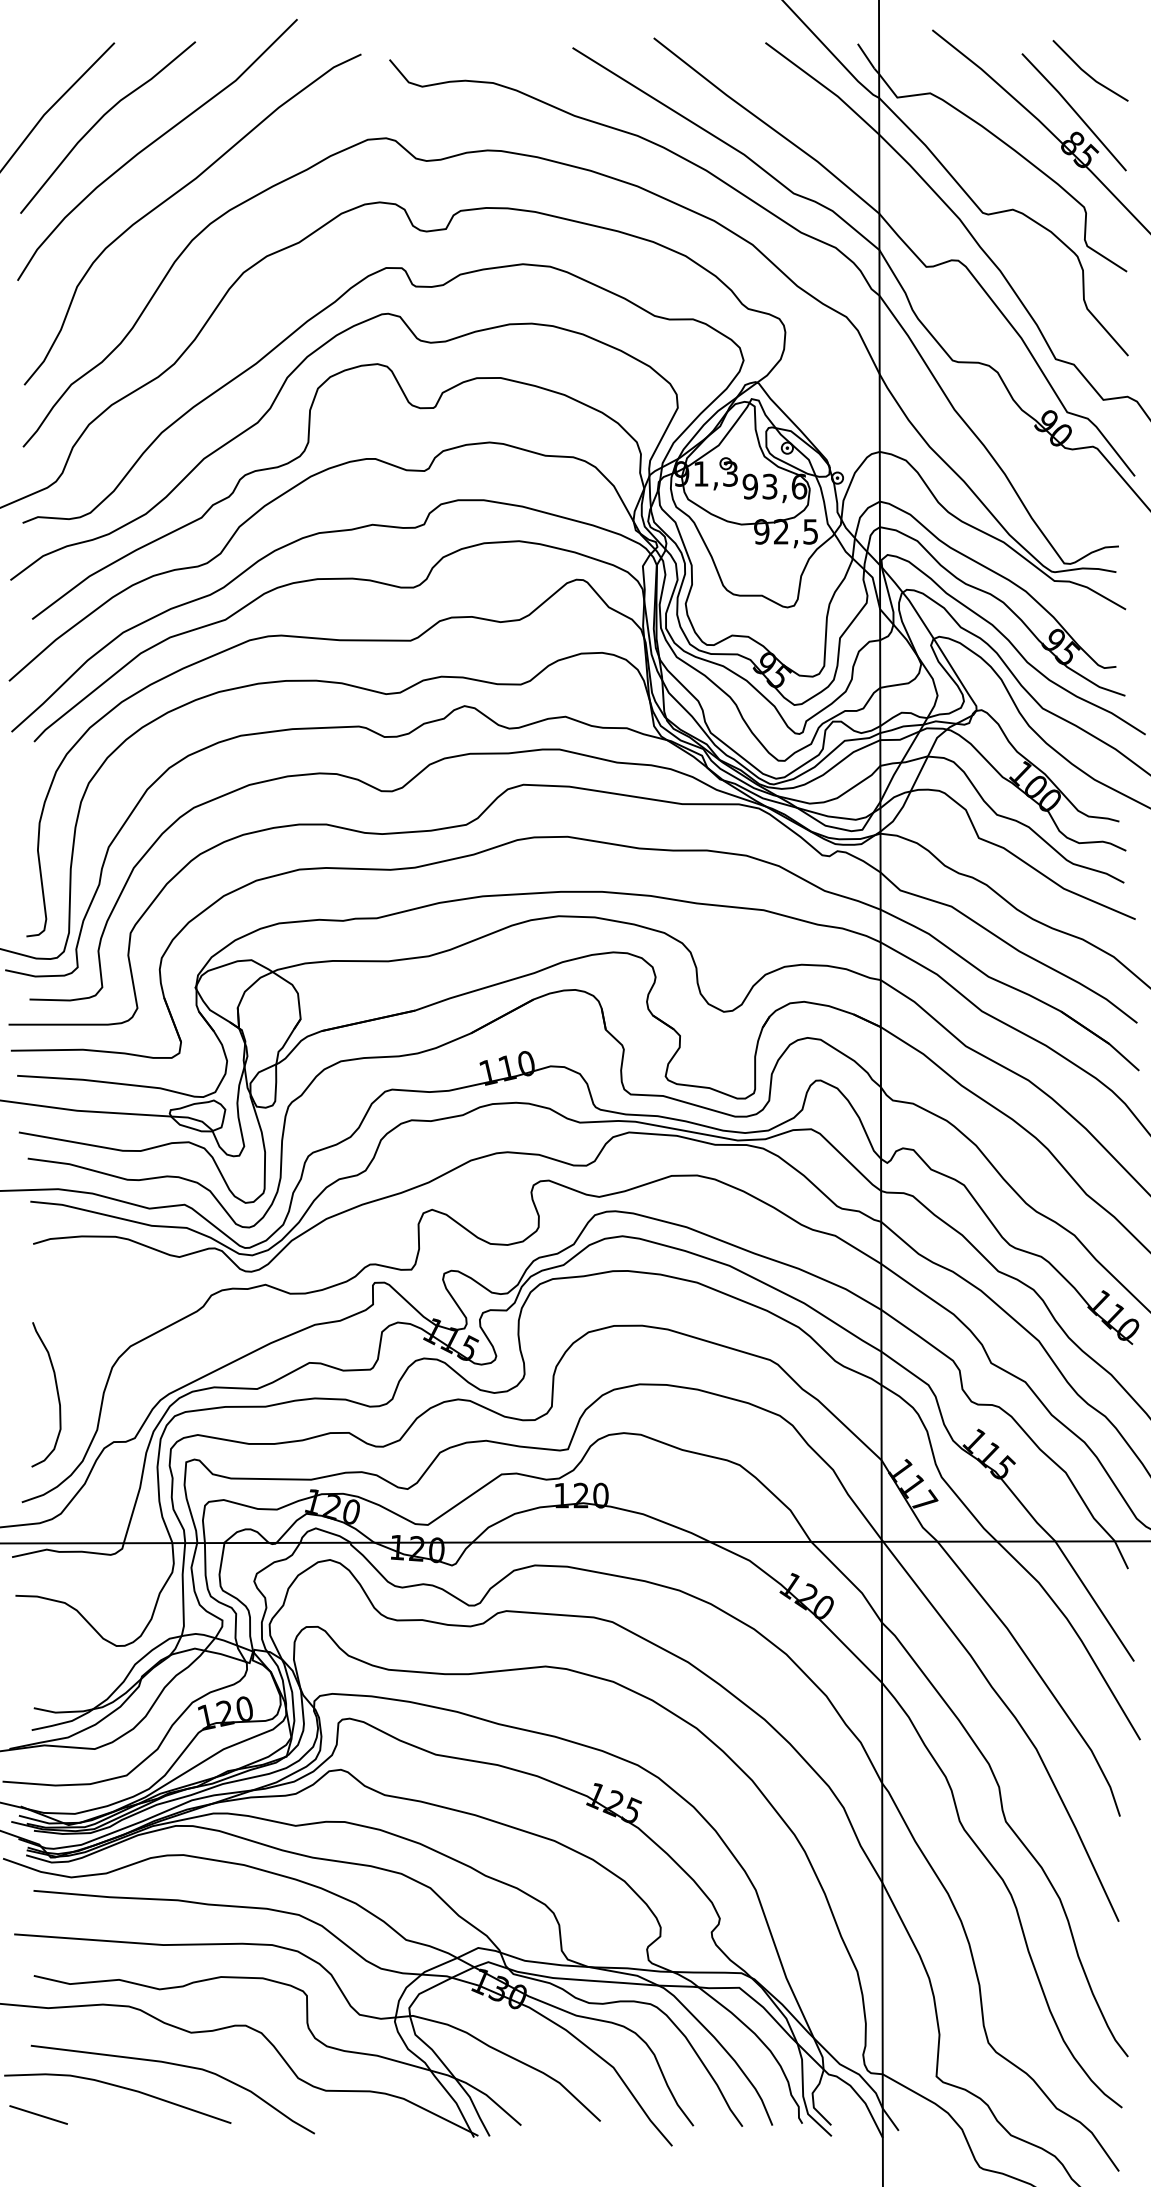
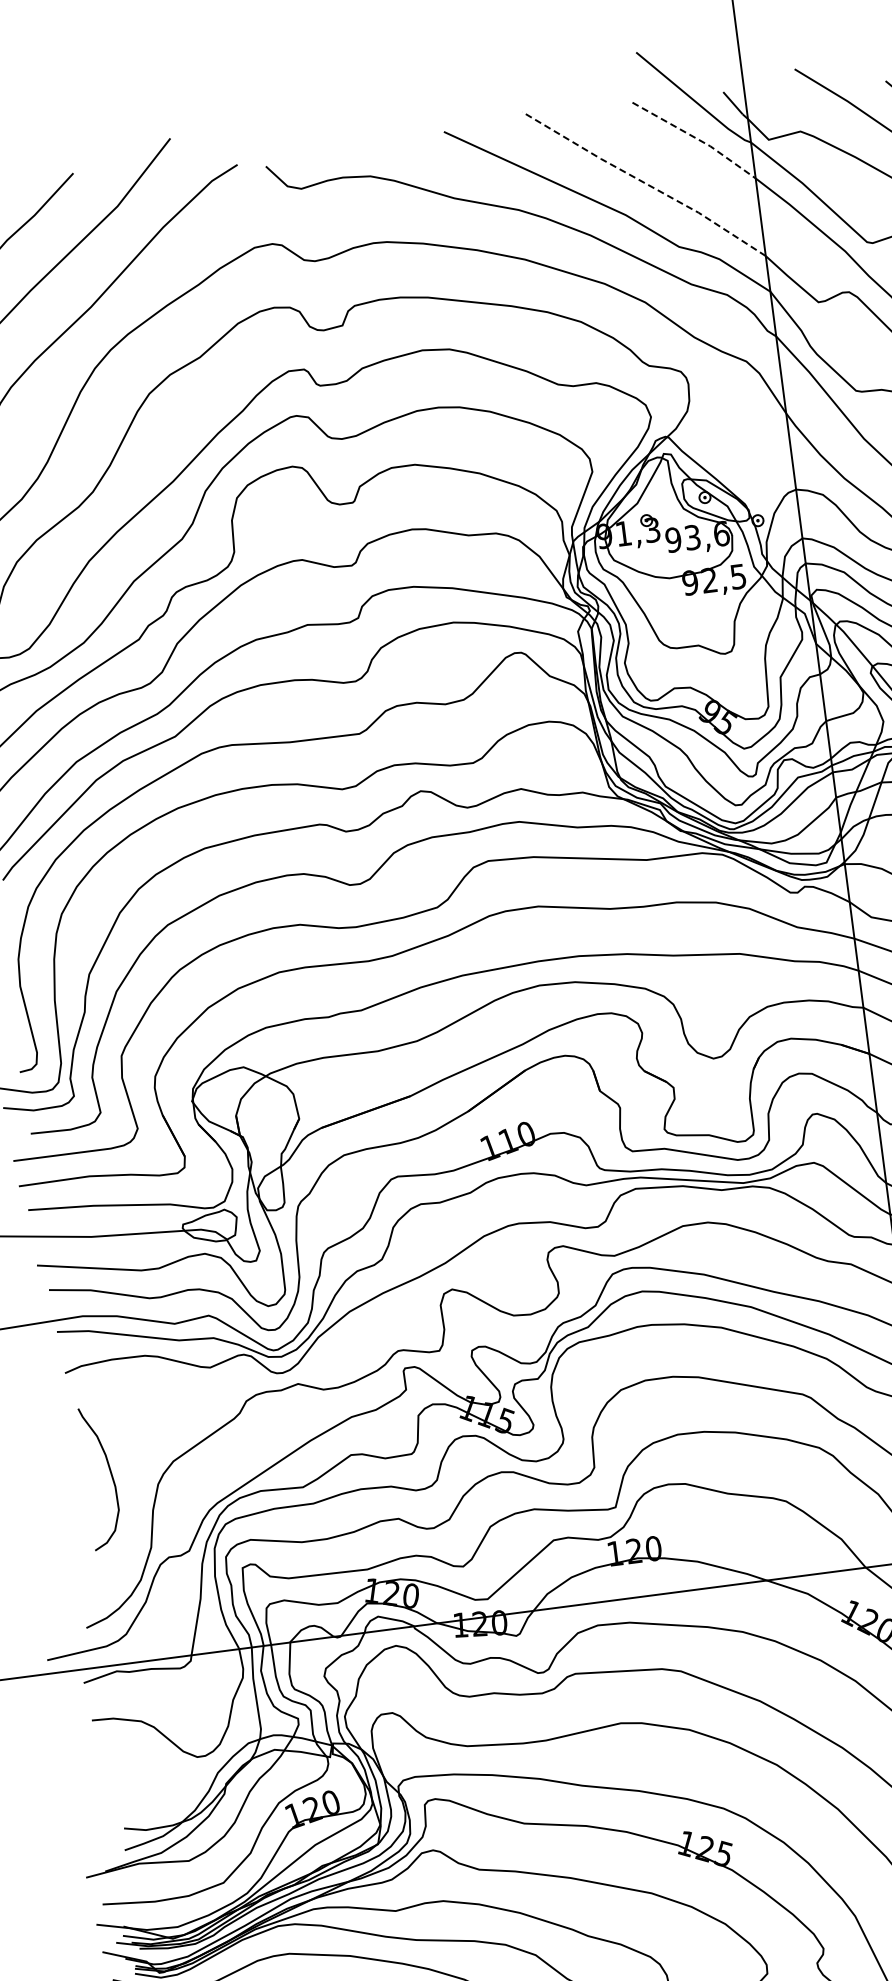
line: (825, 87) -> (697, 138), solid -> dashed
line: (766, 124) -> (643, 182), solid -> dashed
curve: (56, 1391) -> (110, 1473), moved

